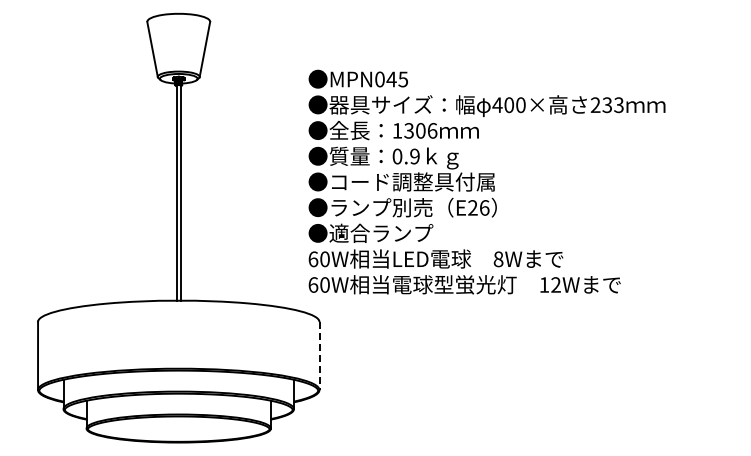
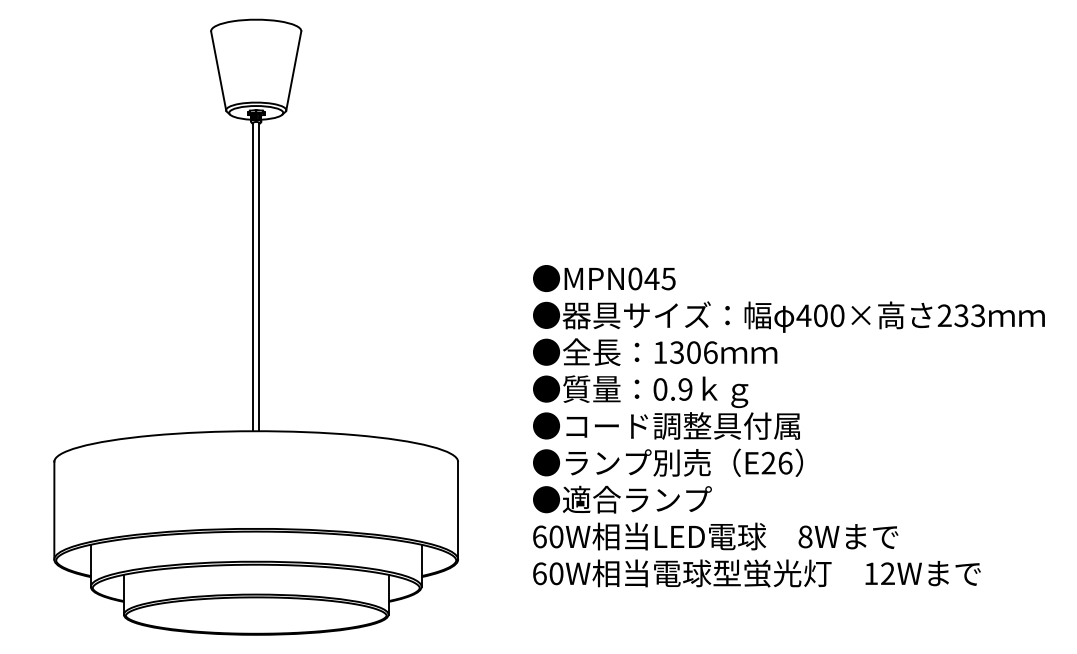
text: (486, 181) -> (788, 425), moved
line: (319, 356) -> (458, 511), dashed -> solid

